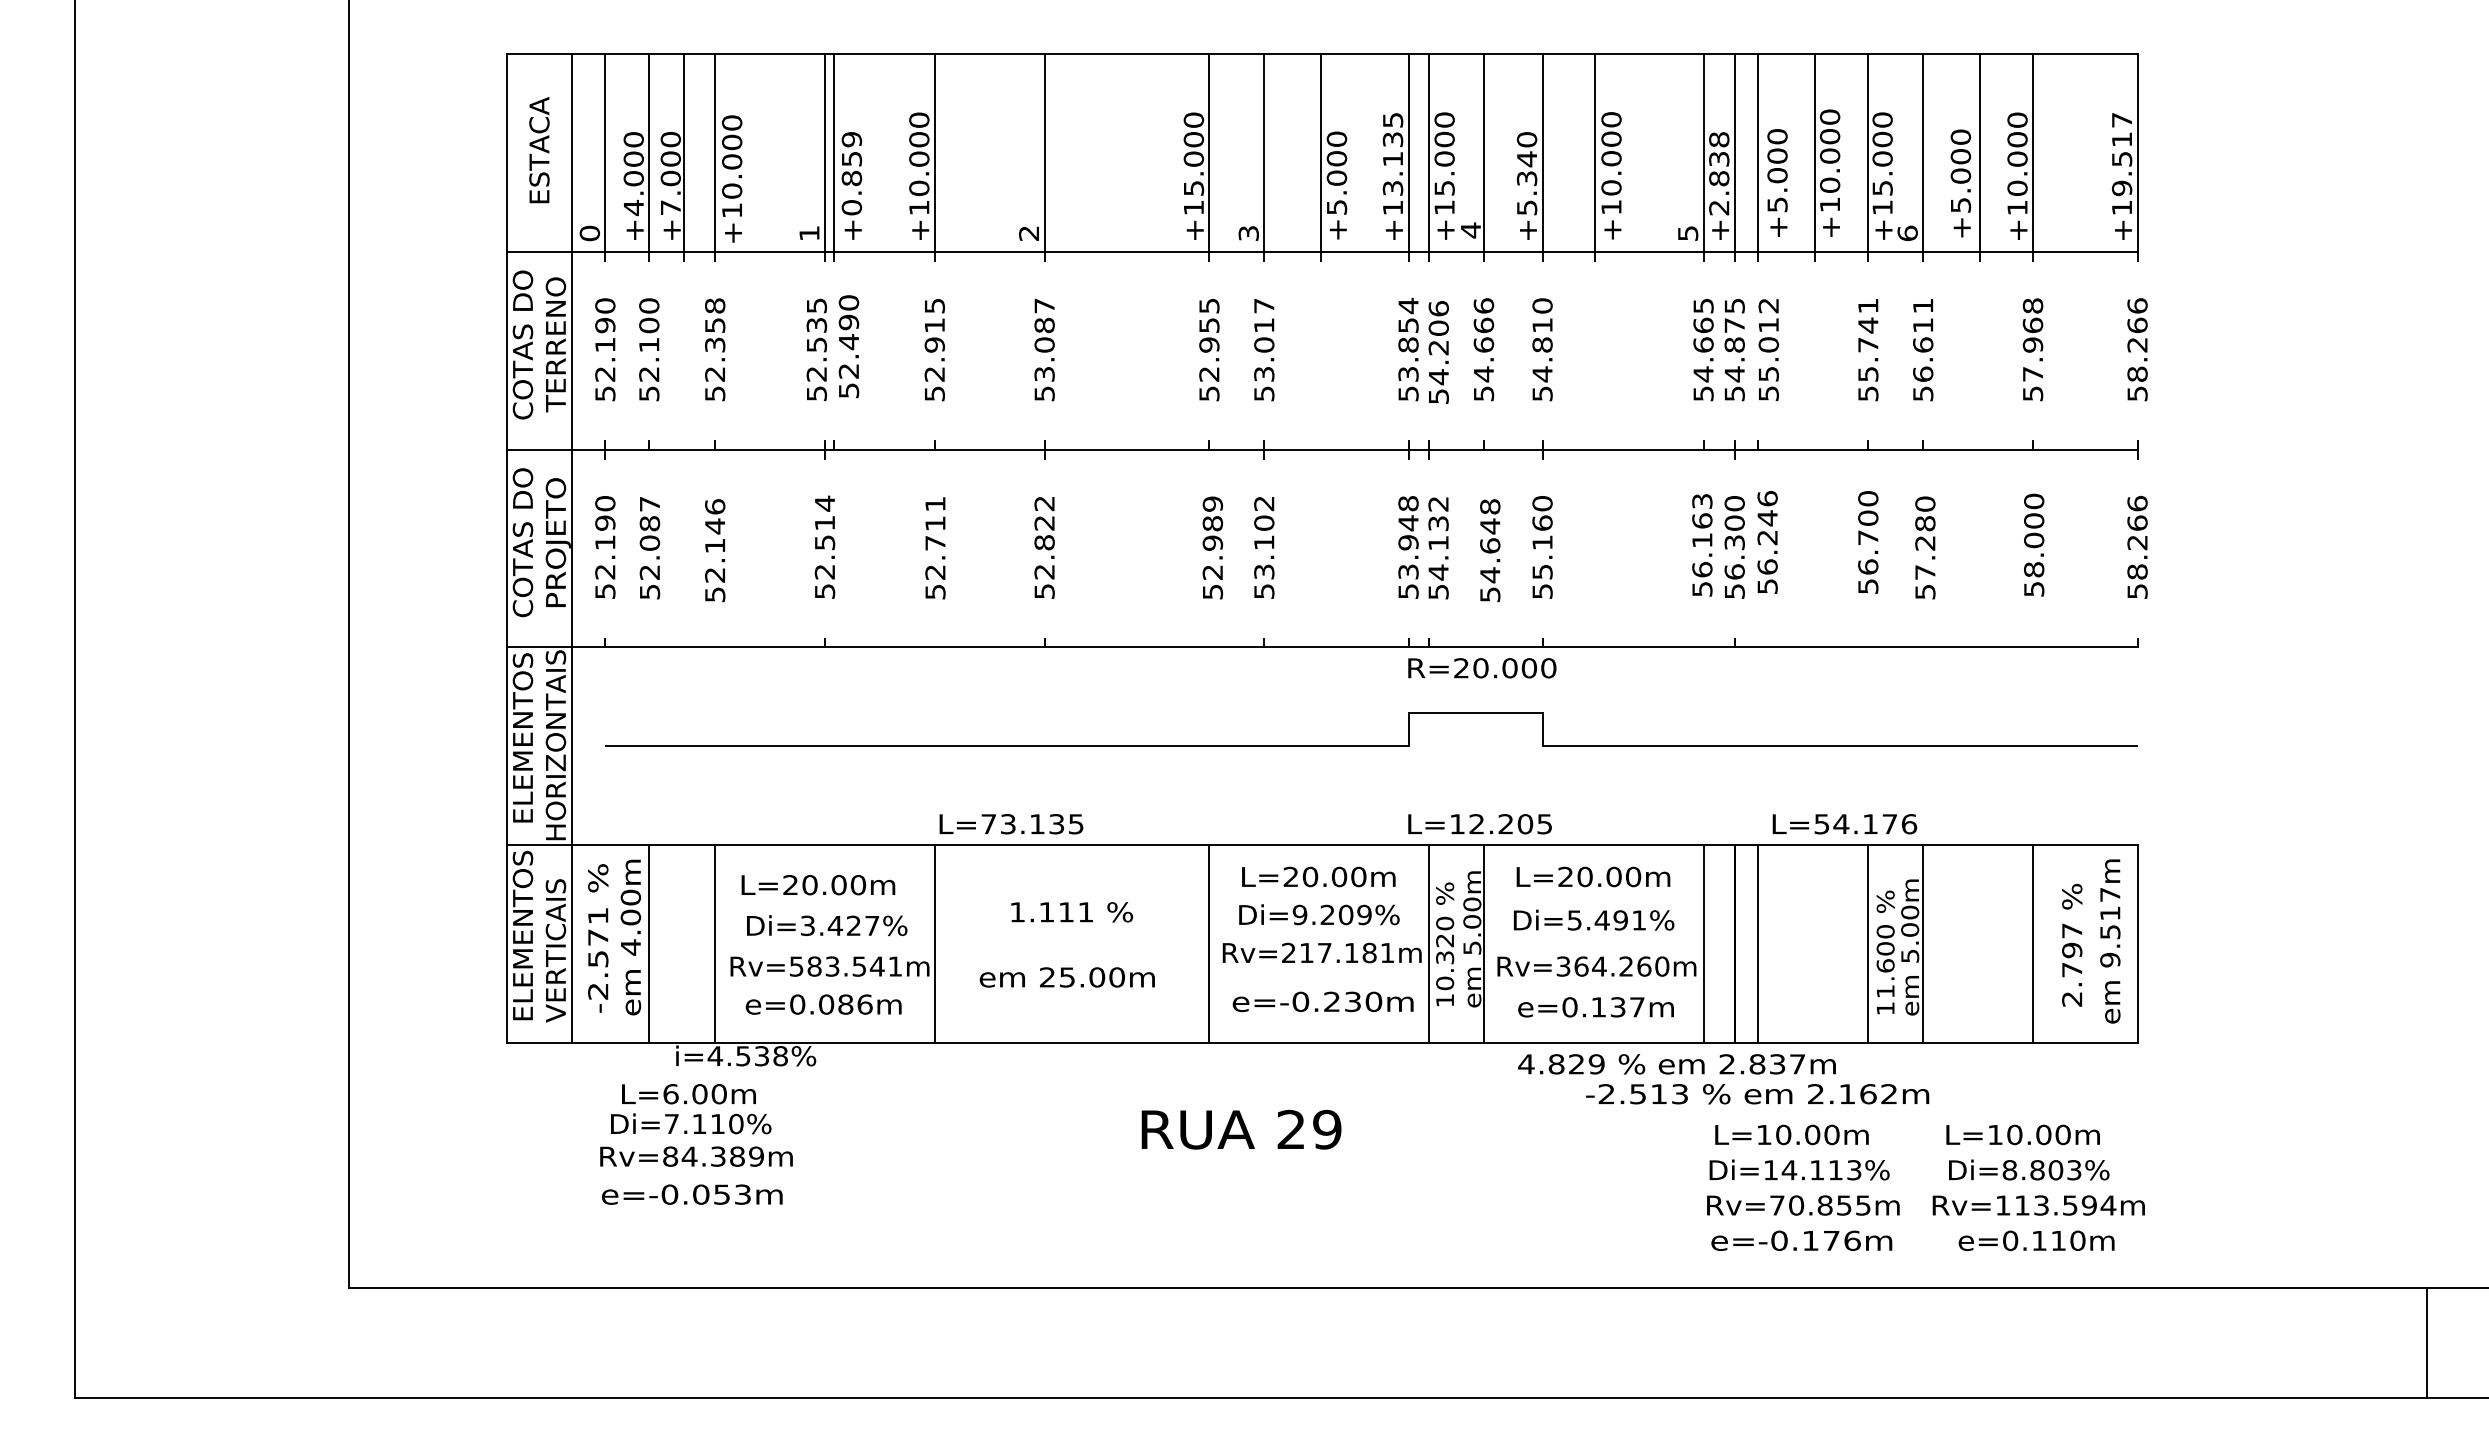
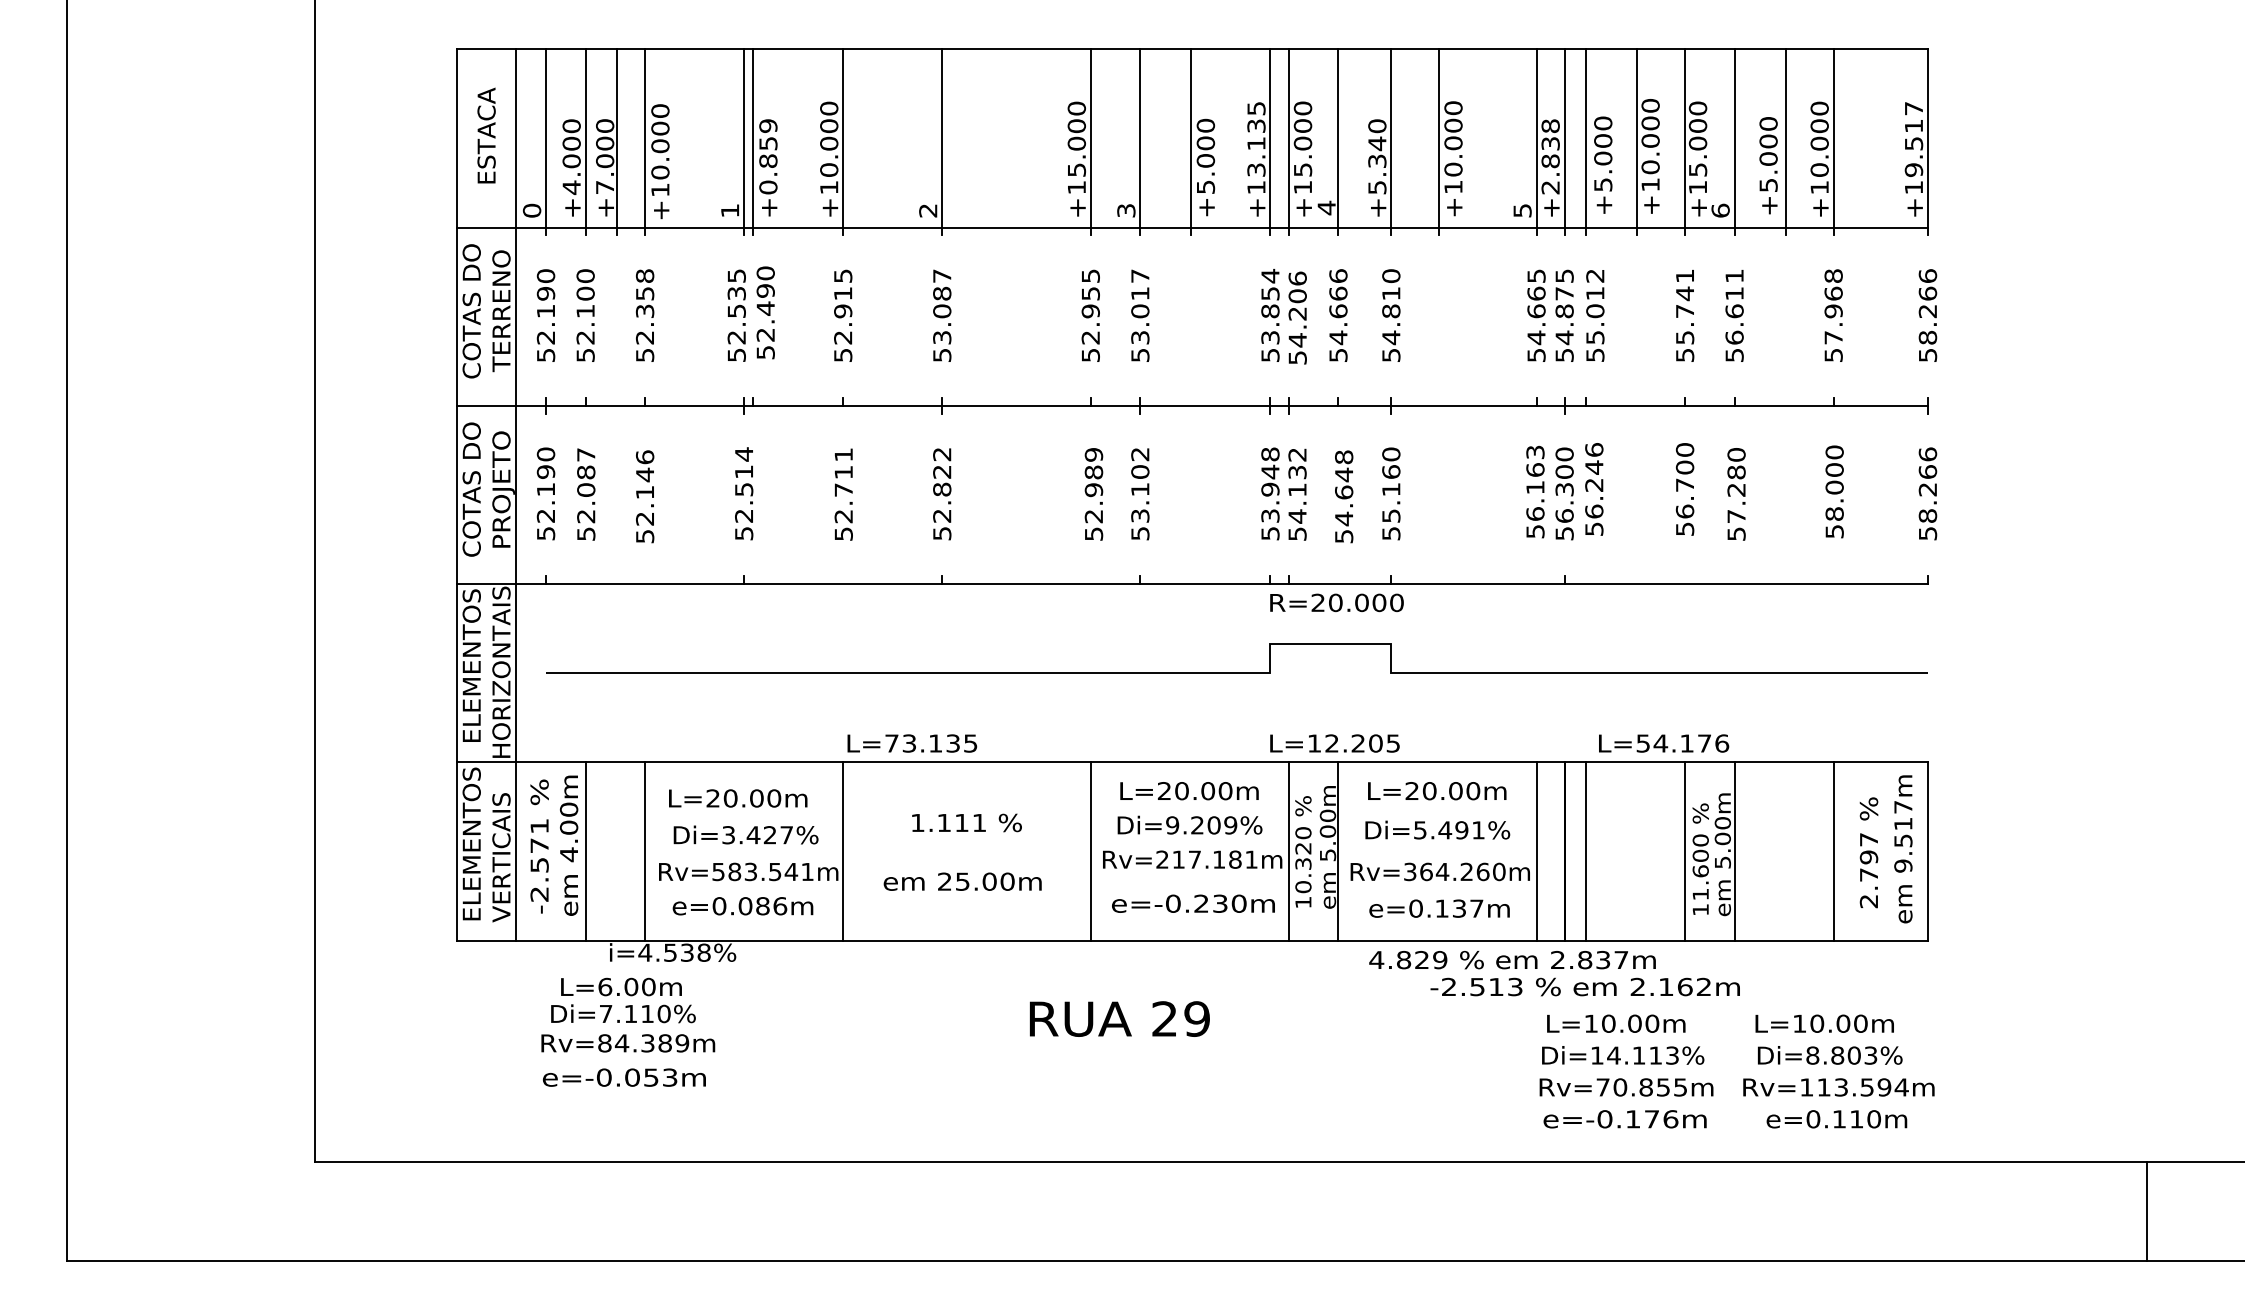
line: (2426, 1342) -> (2147, 1210), moved

